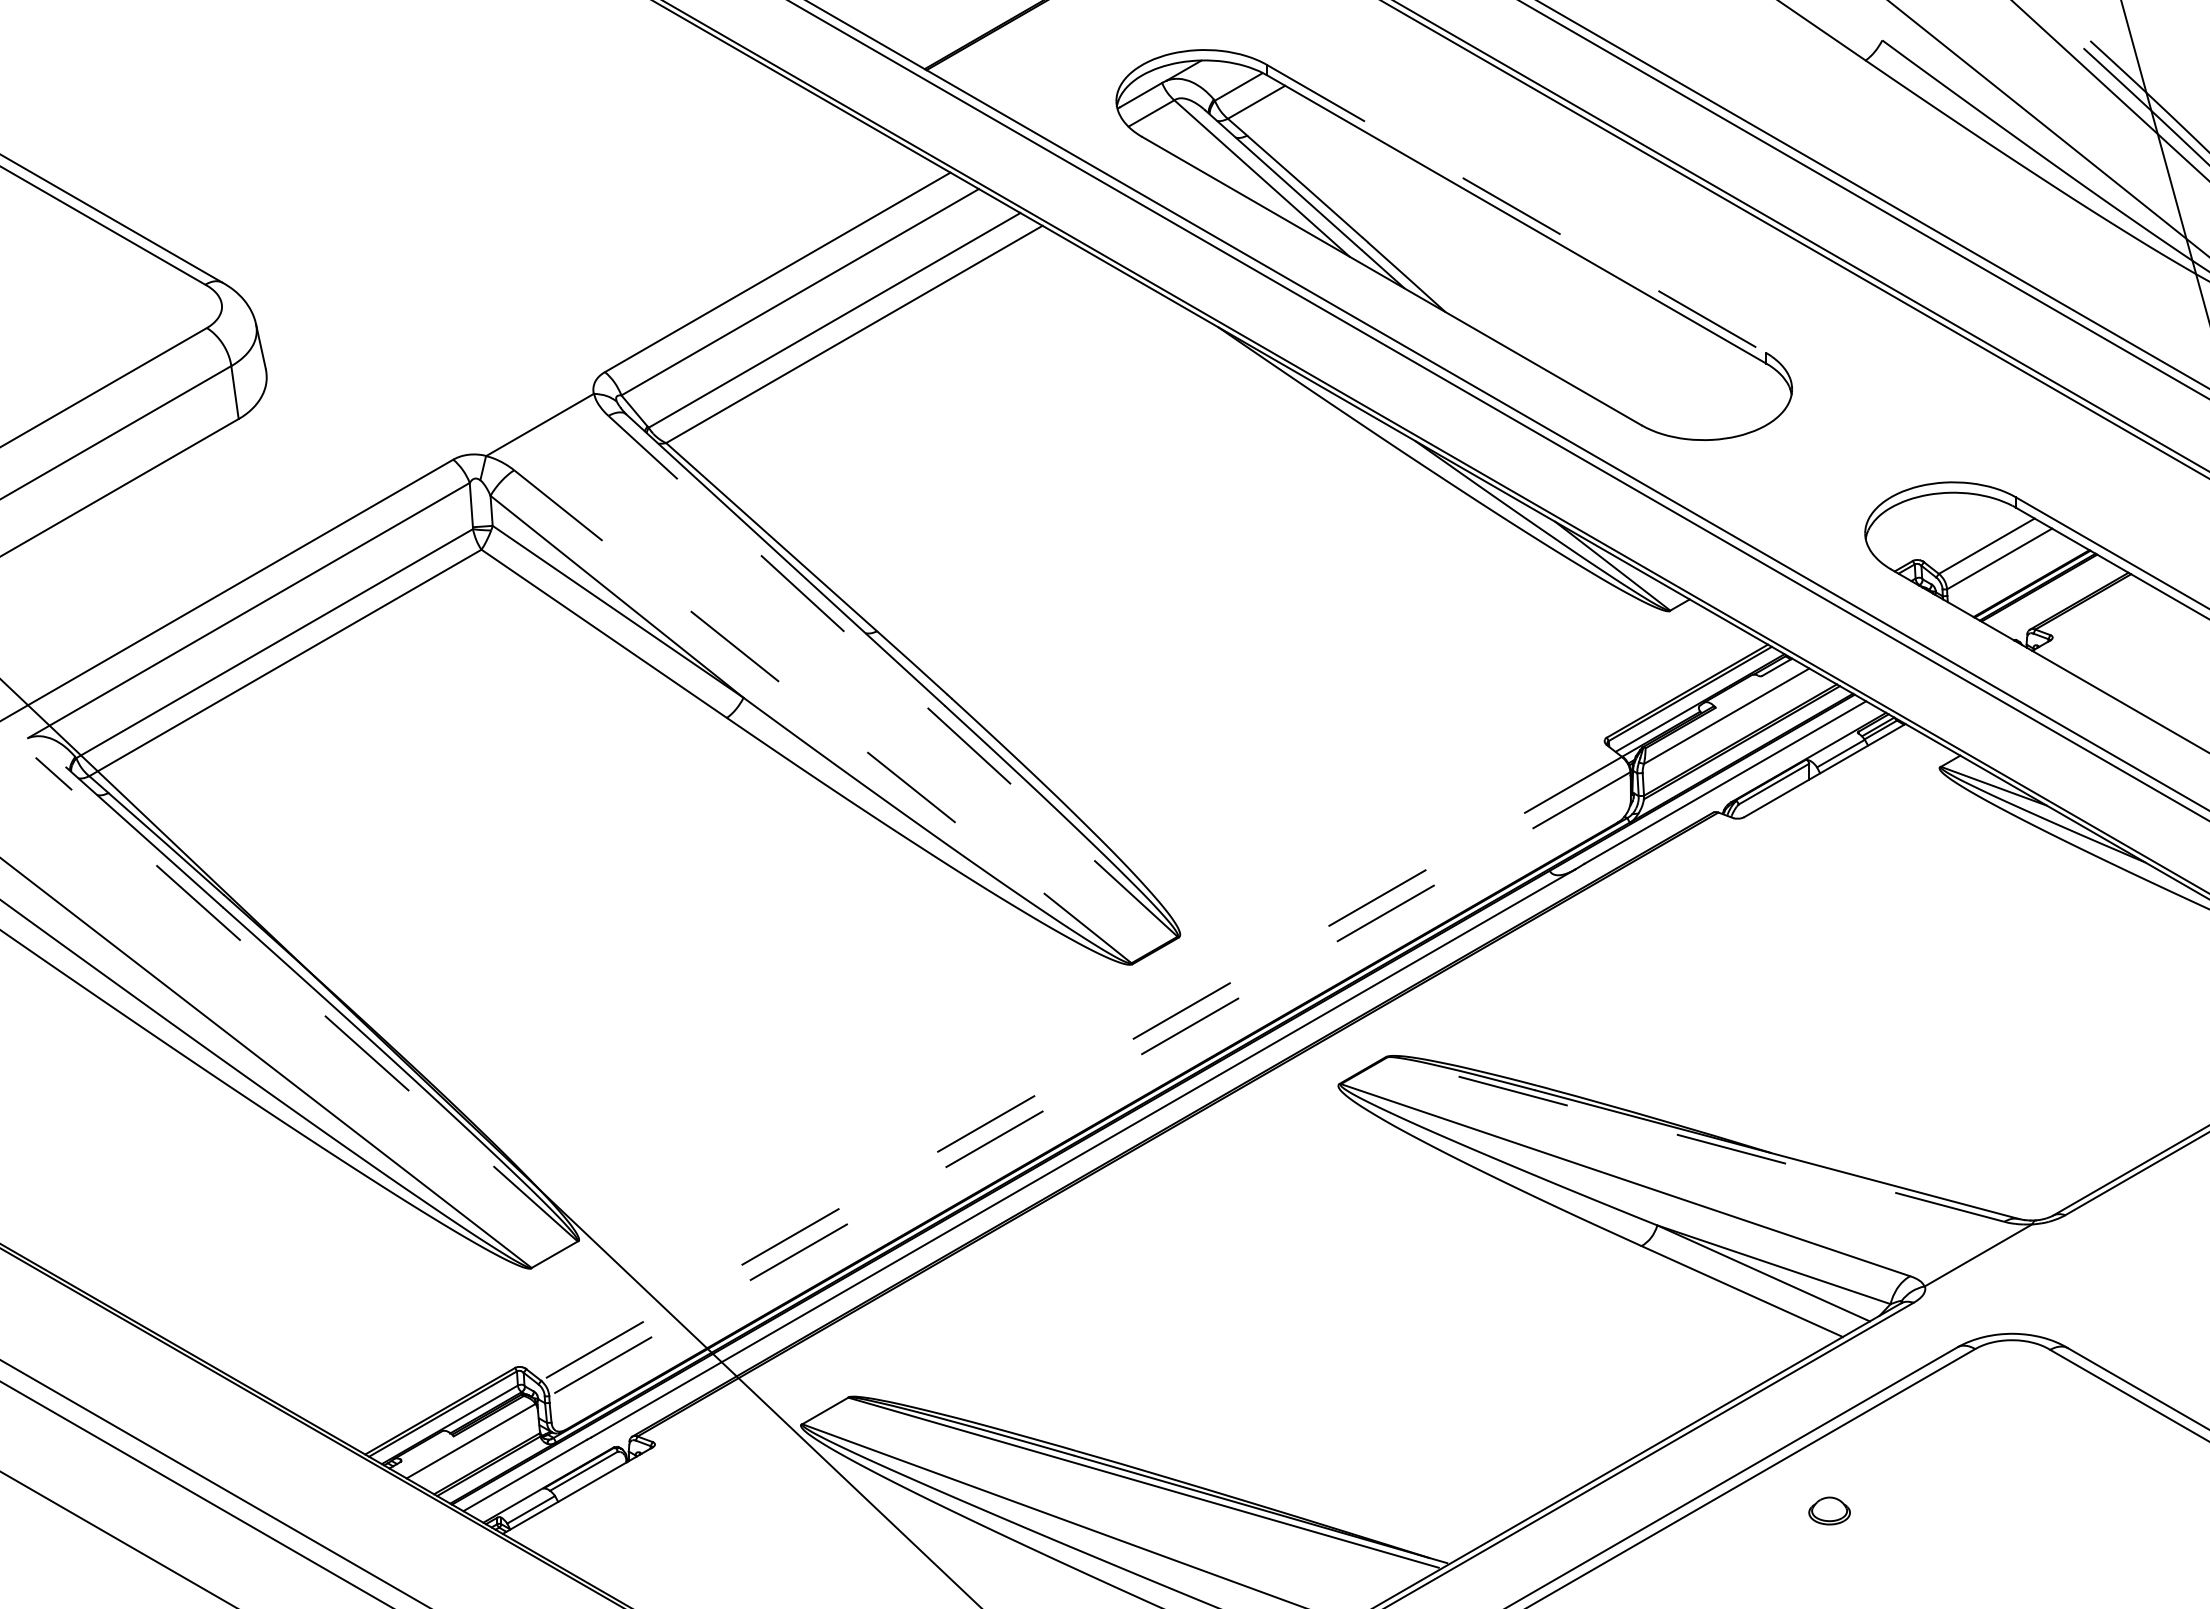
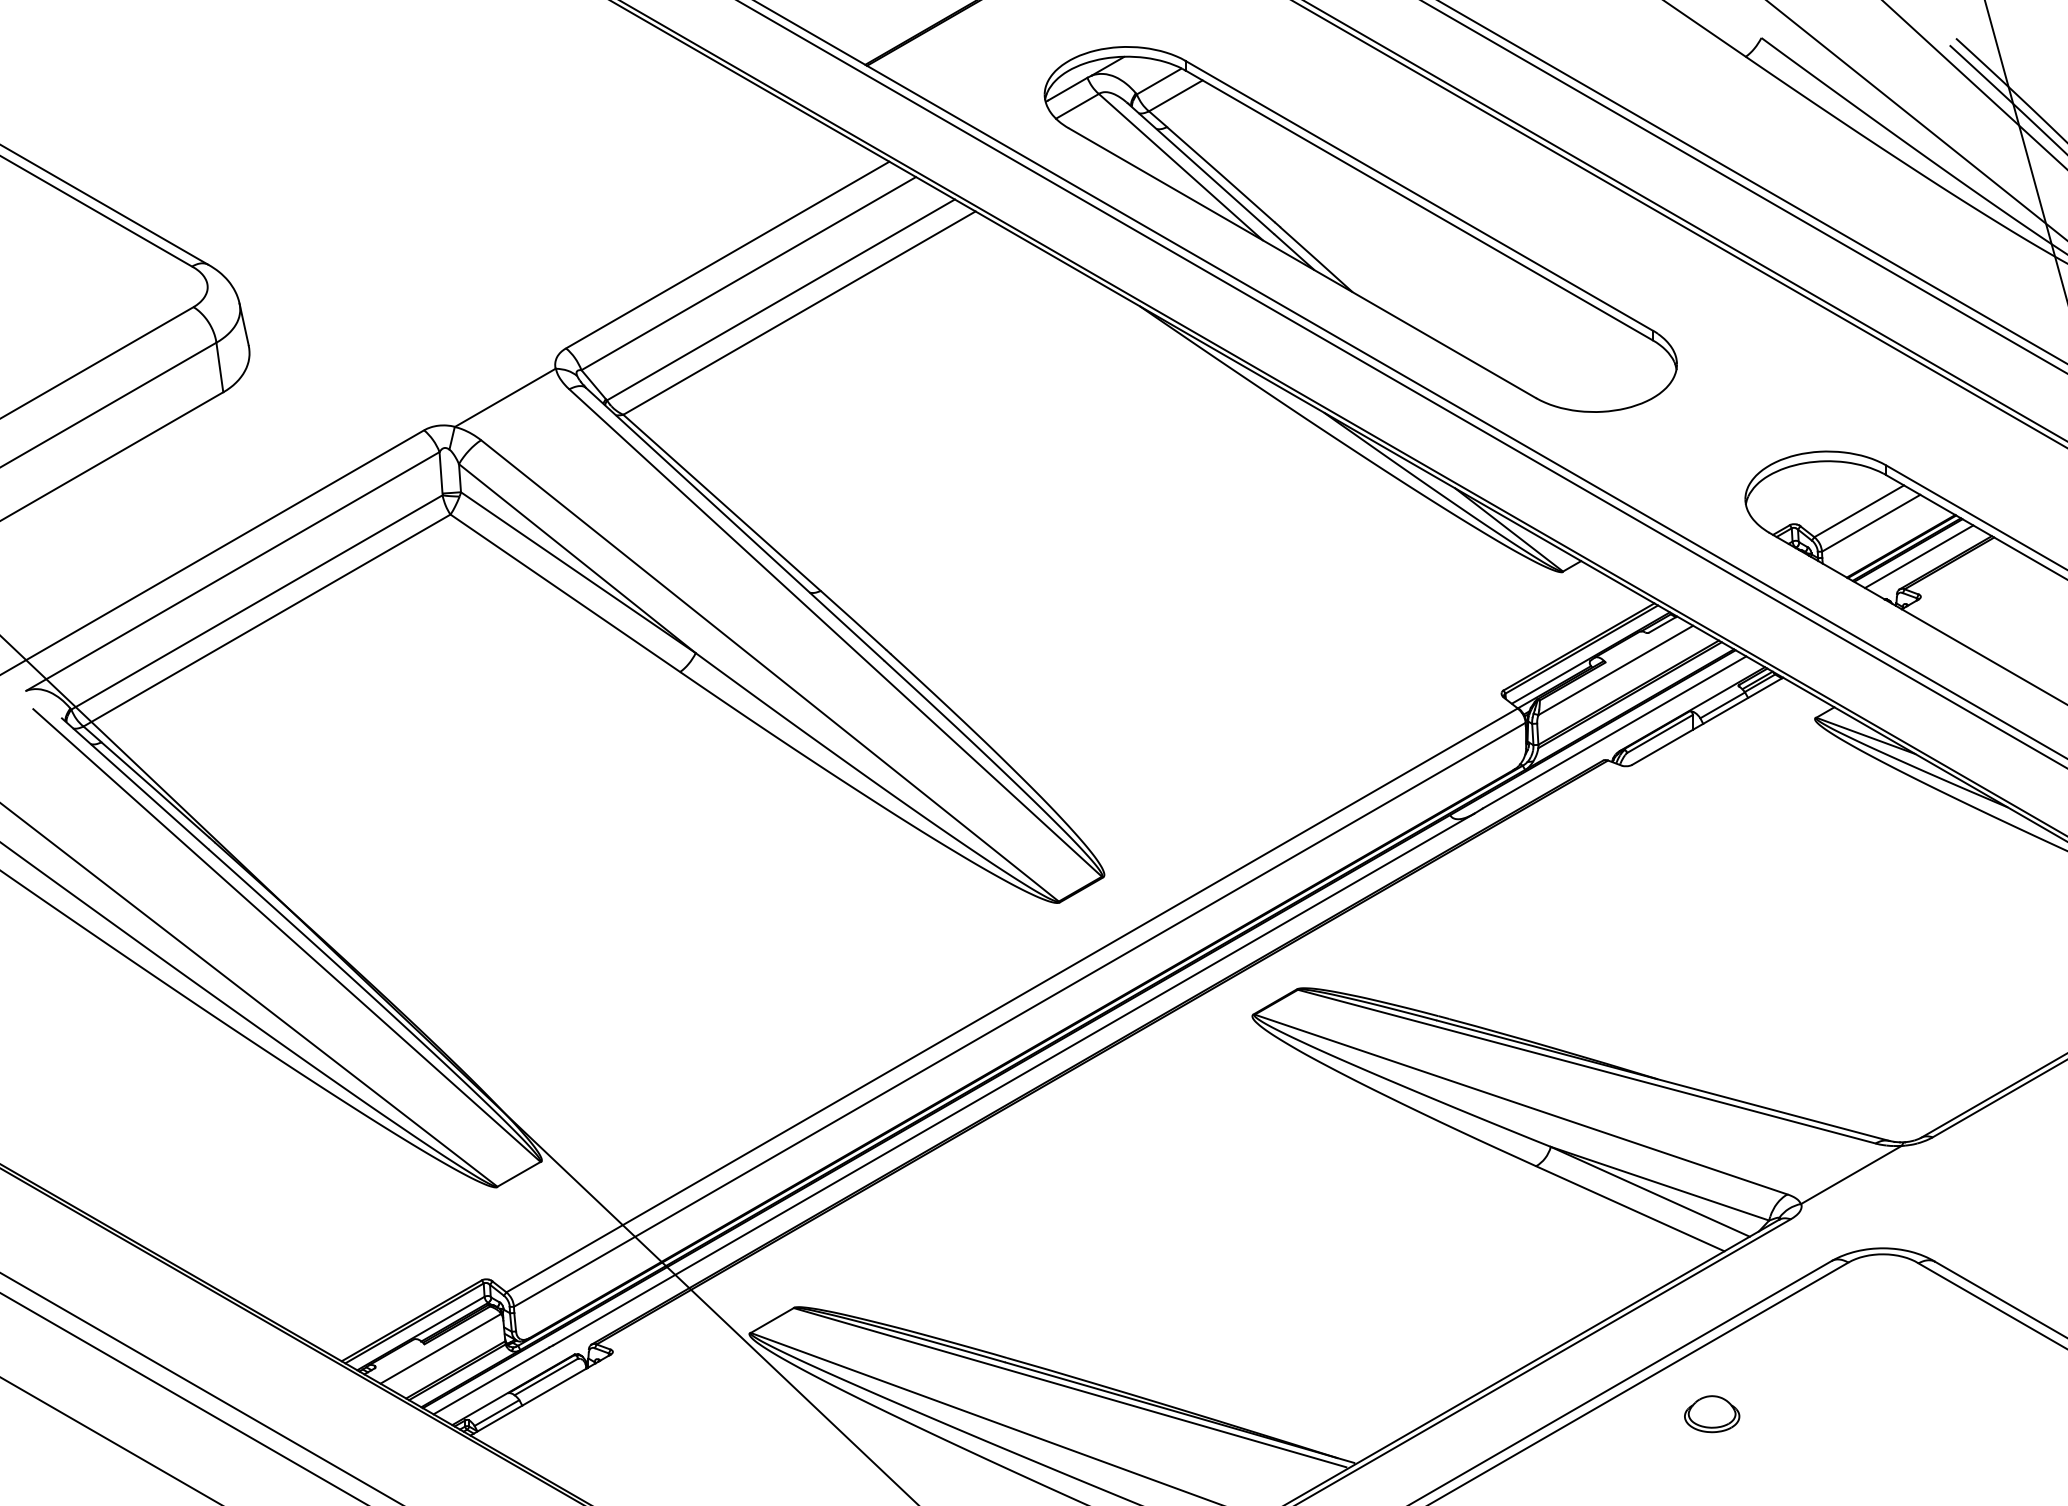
line: (1517, 209) -> (1420, 196), dashed -> solid
line: (2050, 594) -> (1918, 556), added
line: (893, 676) -> (836, 633), dashed -> solid
line: (822, 716) -> (769, 670), dashed -> solid
line: (306, 999) -> (286, 935), dashed -> solid
line: (1081, 1068) -> (1012, 1000), dashed -> solid
line: (1089, 1084) -> (1019, 1015), dashed -> solid
line: (1695, 1139) -> (1586, 1066), dashed -> solid
part: (1829, 1510) -> (1711, 1413), size x1.43

